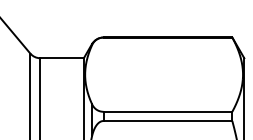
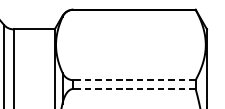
line: (167, 111) -> (134, 79), solid -> dashed
line: (167, 121) -> (134, 89), solid -> dashed

